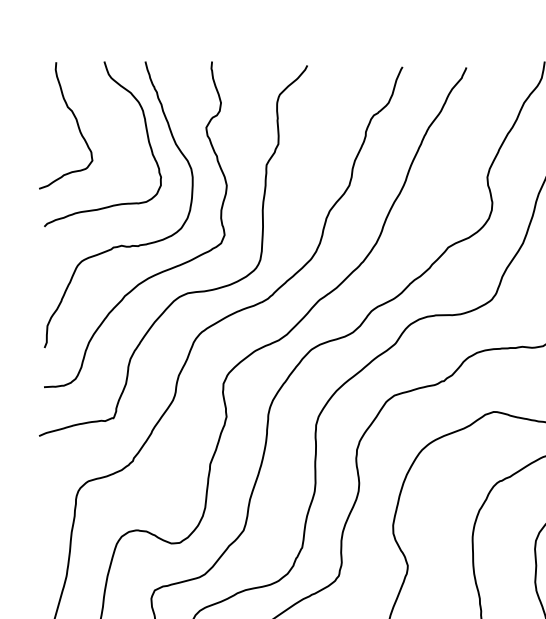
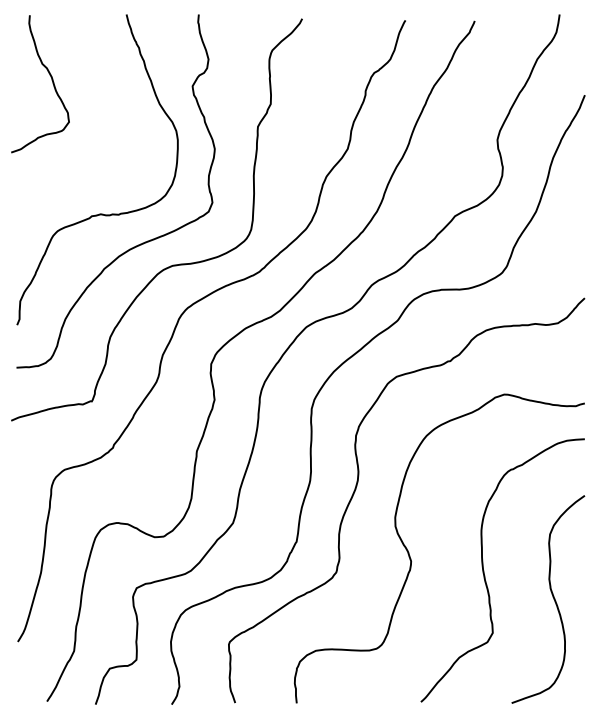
curve: (146, 133) -> (127, 92), removed

